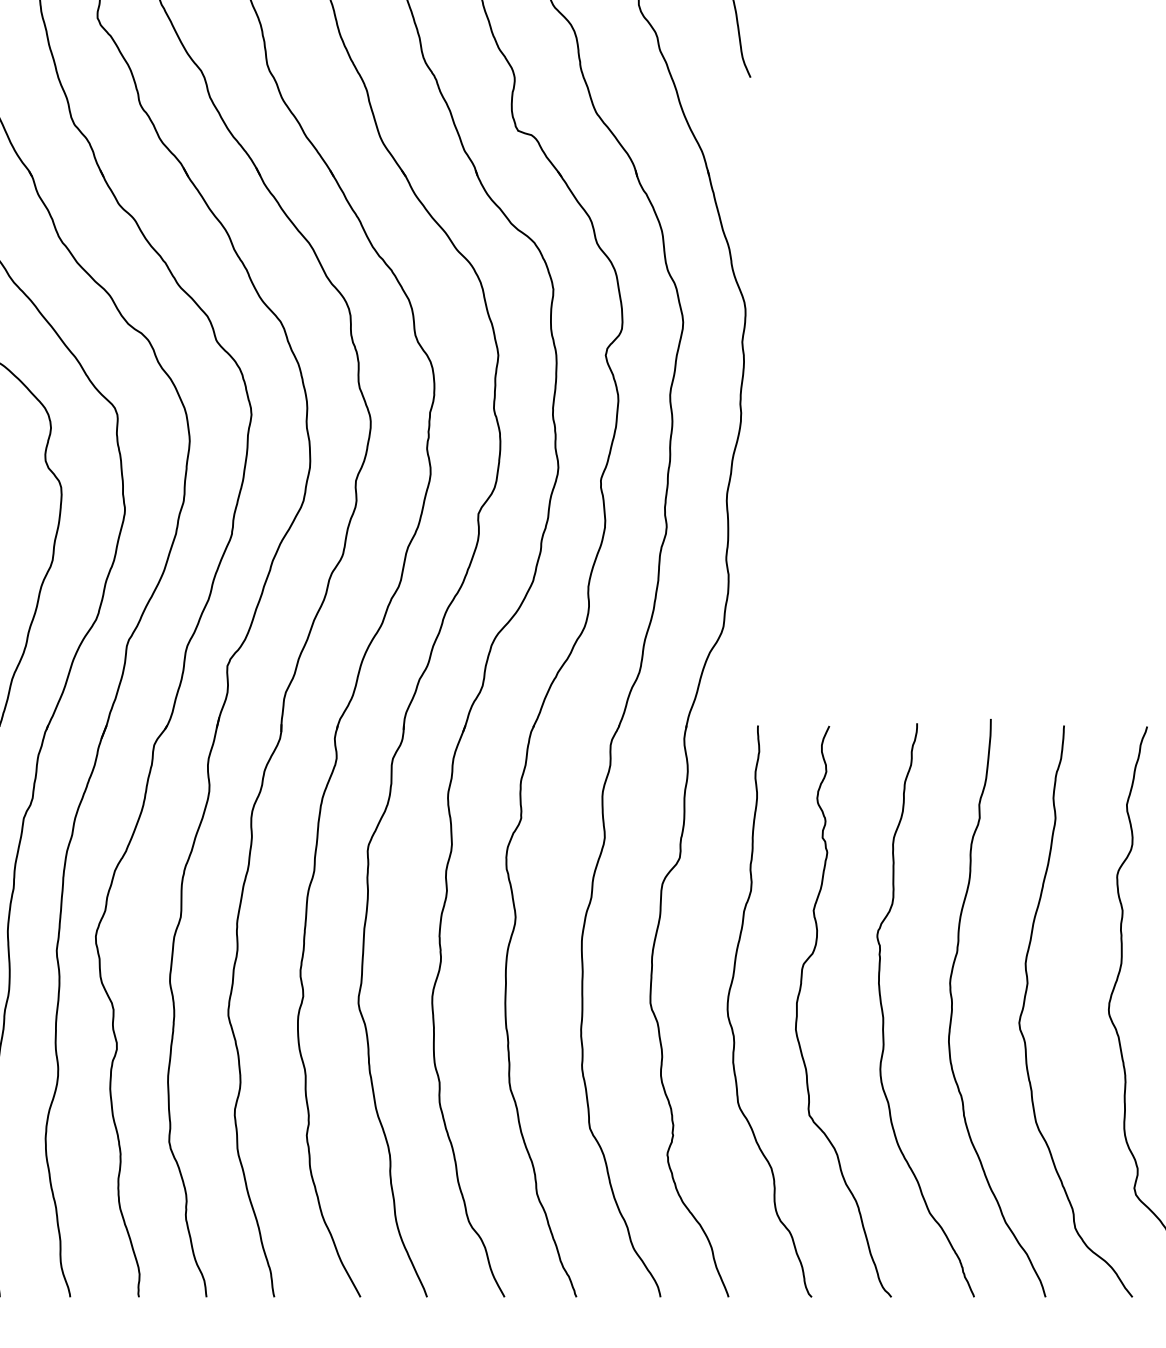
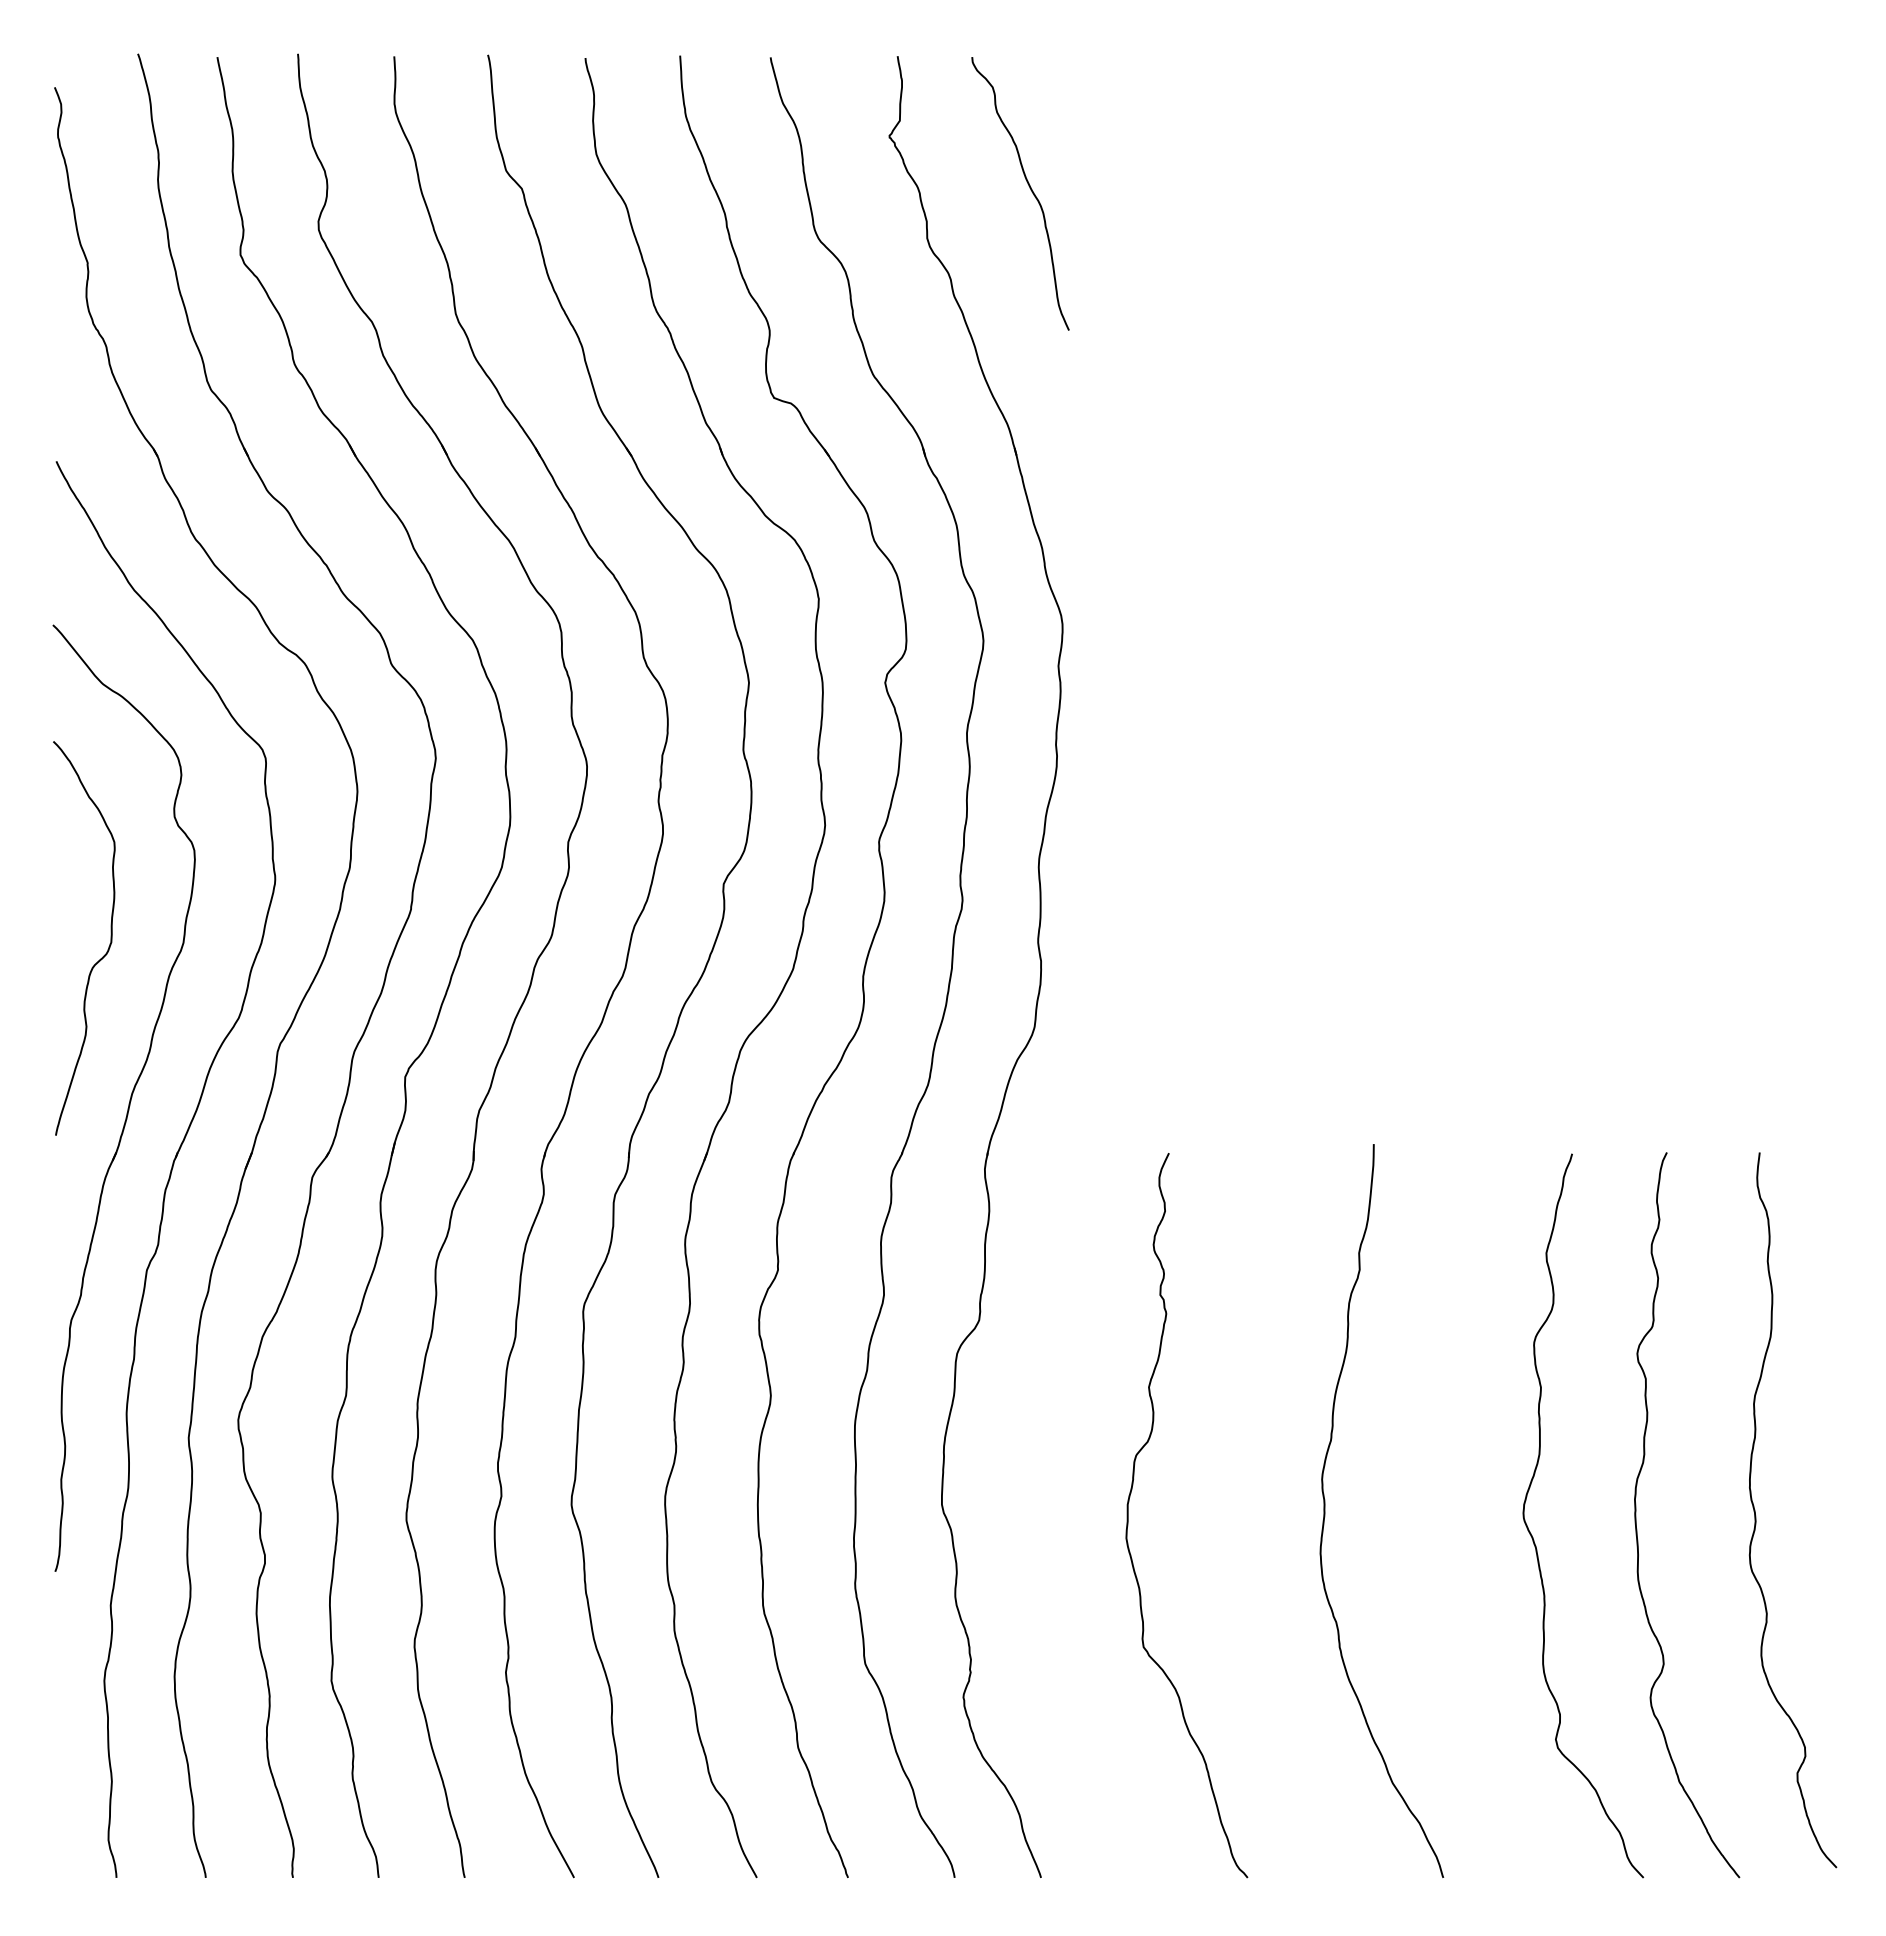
curve: (1025, 1001) -> (1417, 1502), removed
curve: (884, 1017) -> (1238, 1522), removed
curve: (732, 1025) -> (1045, 1533), removed

